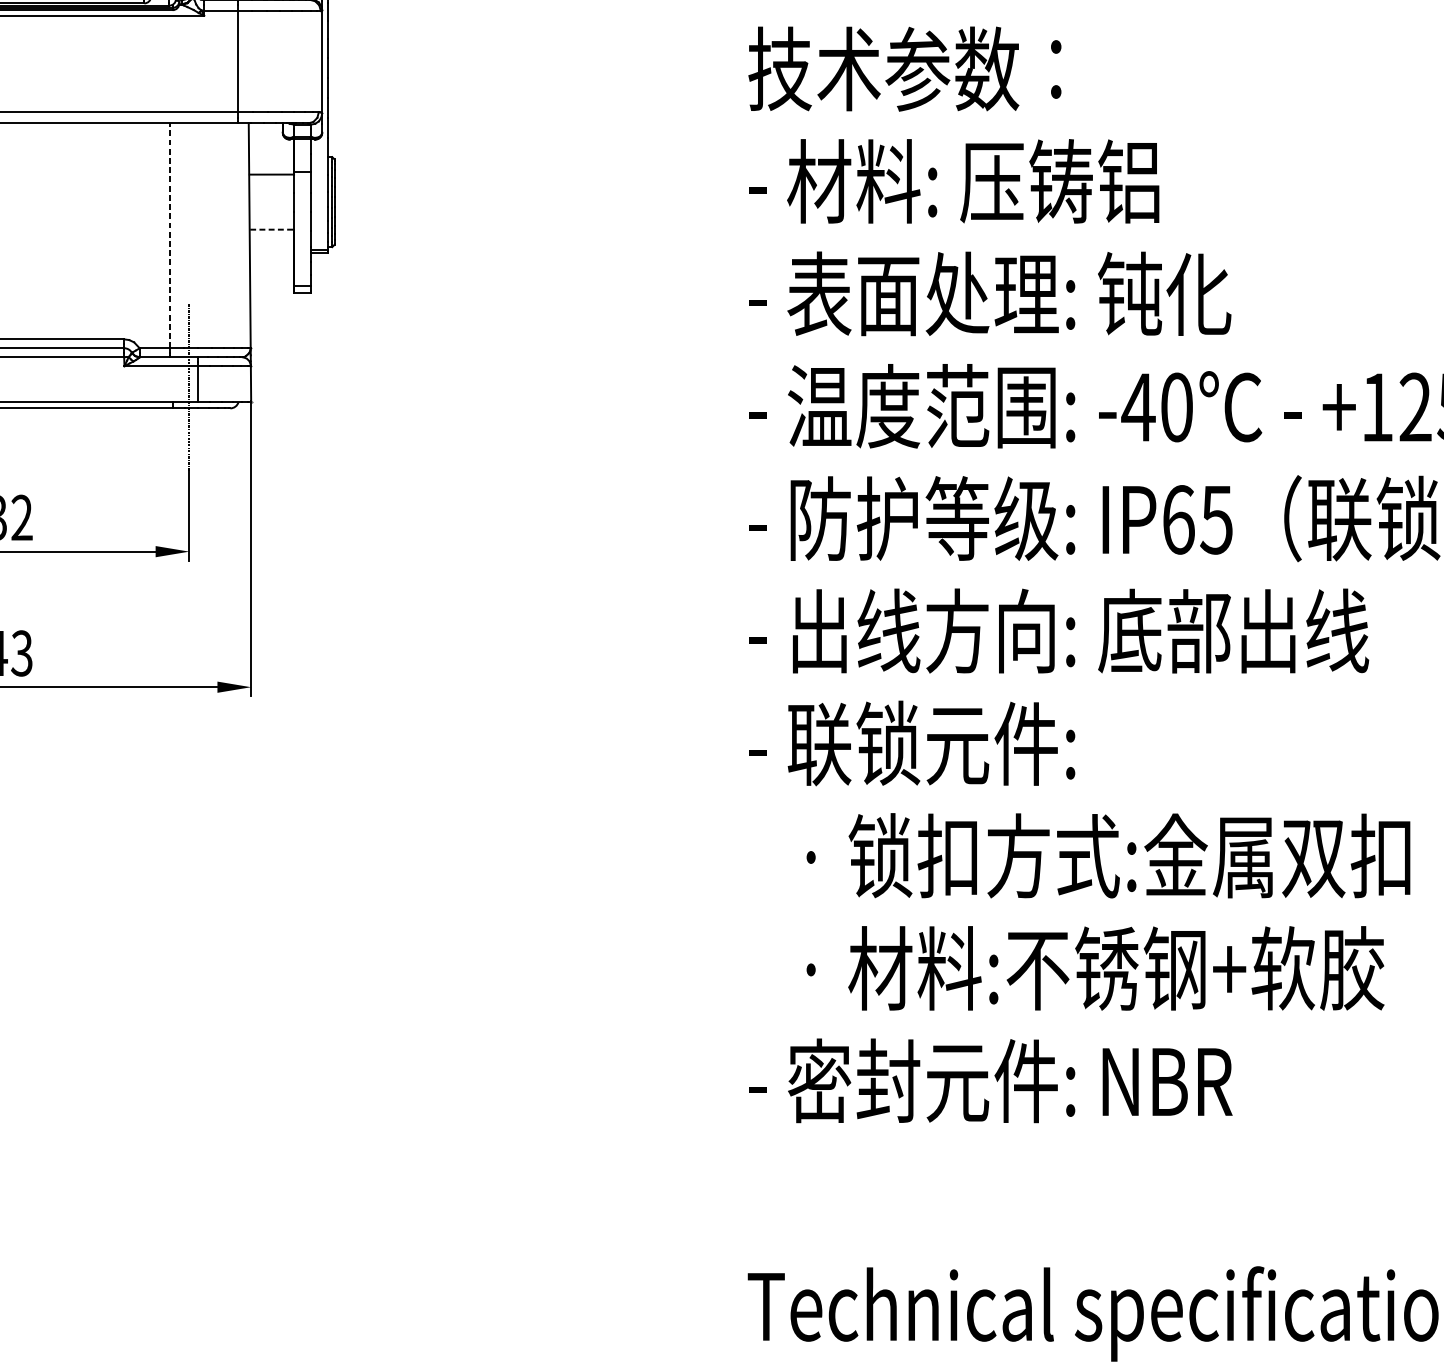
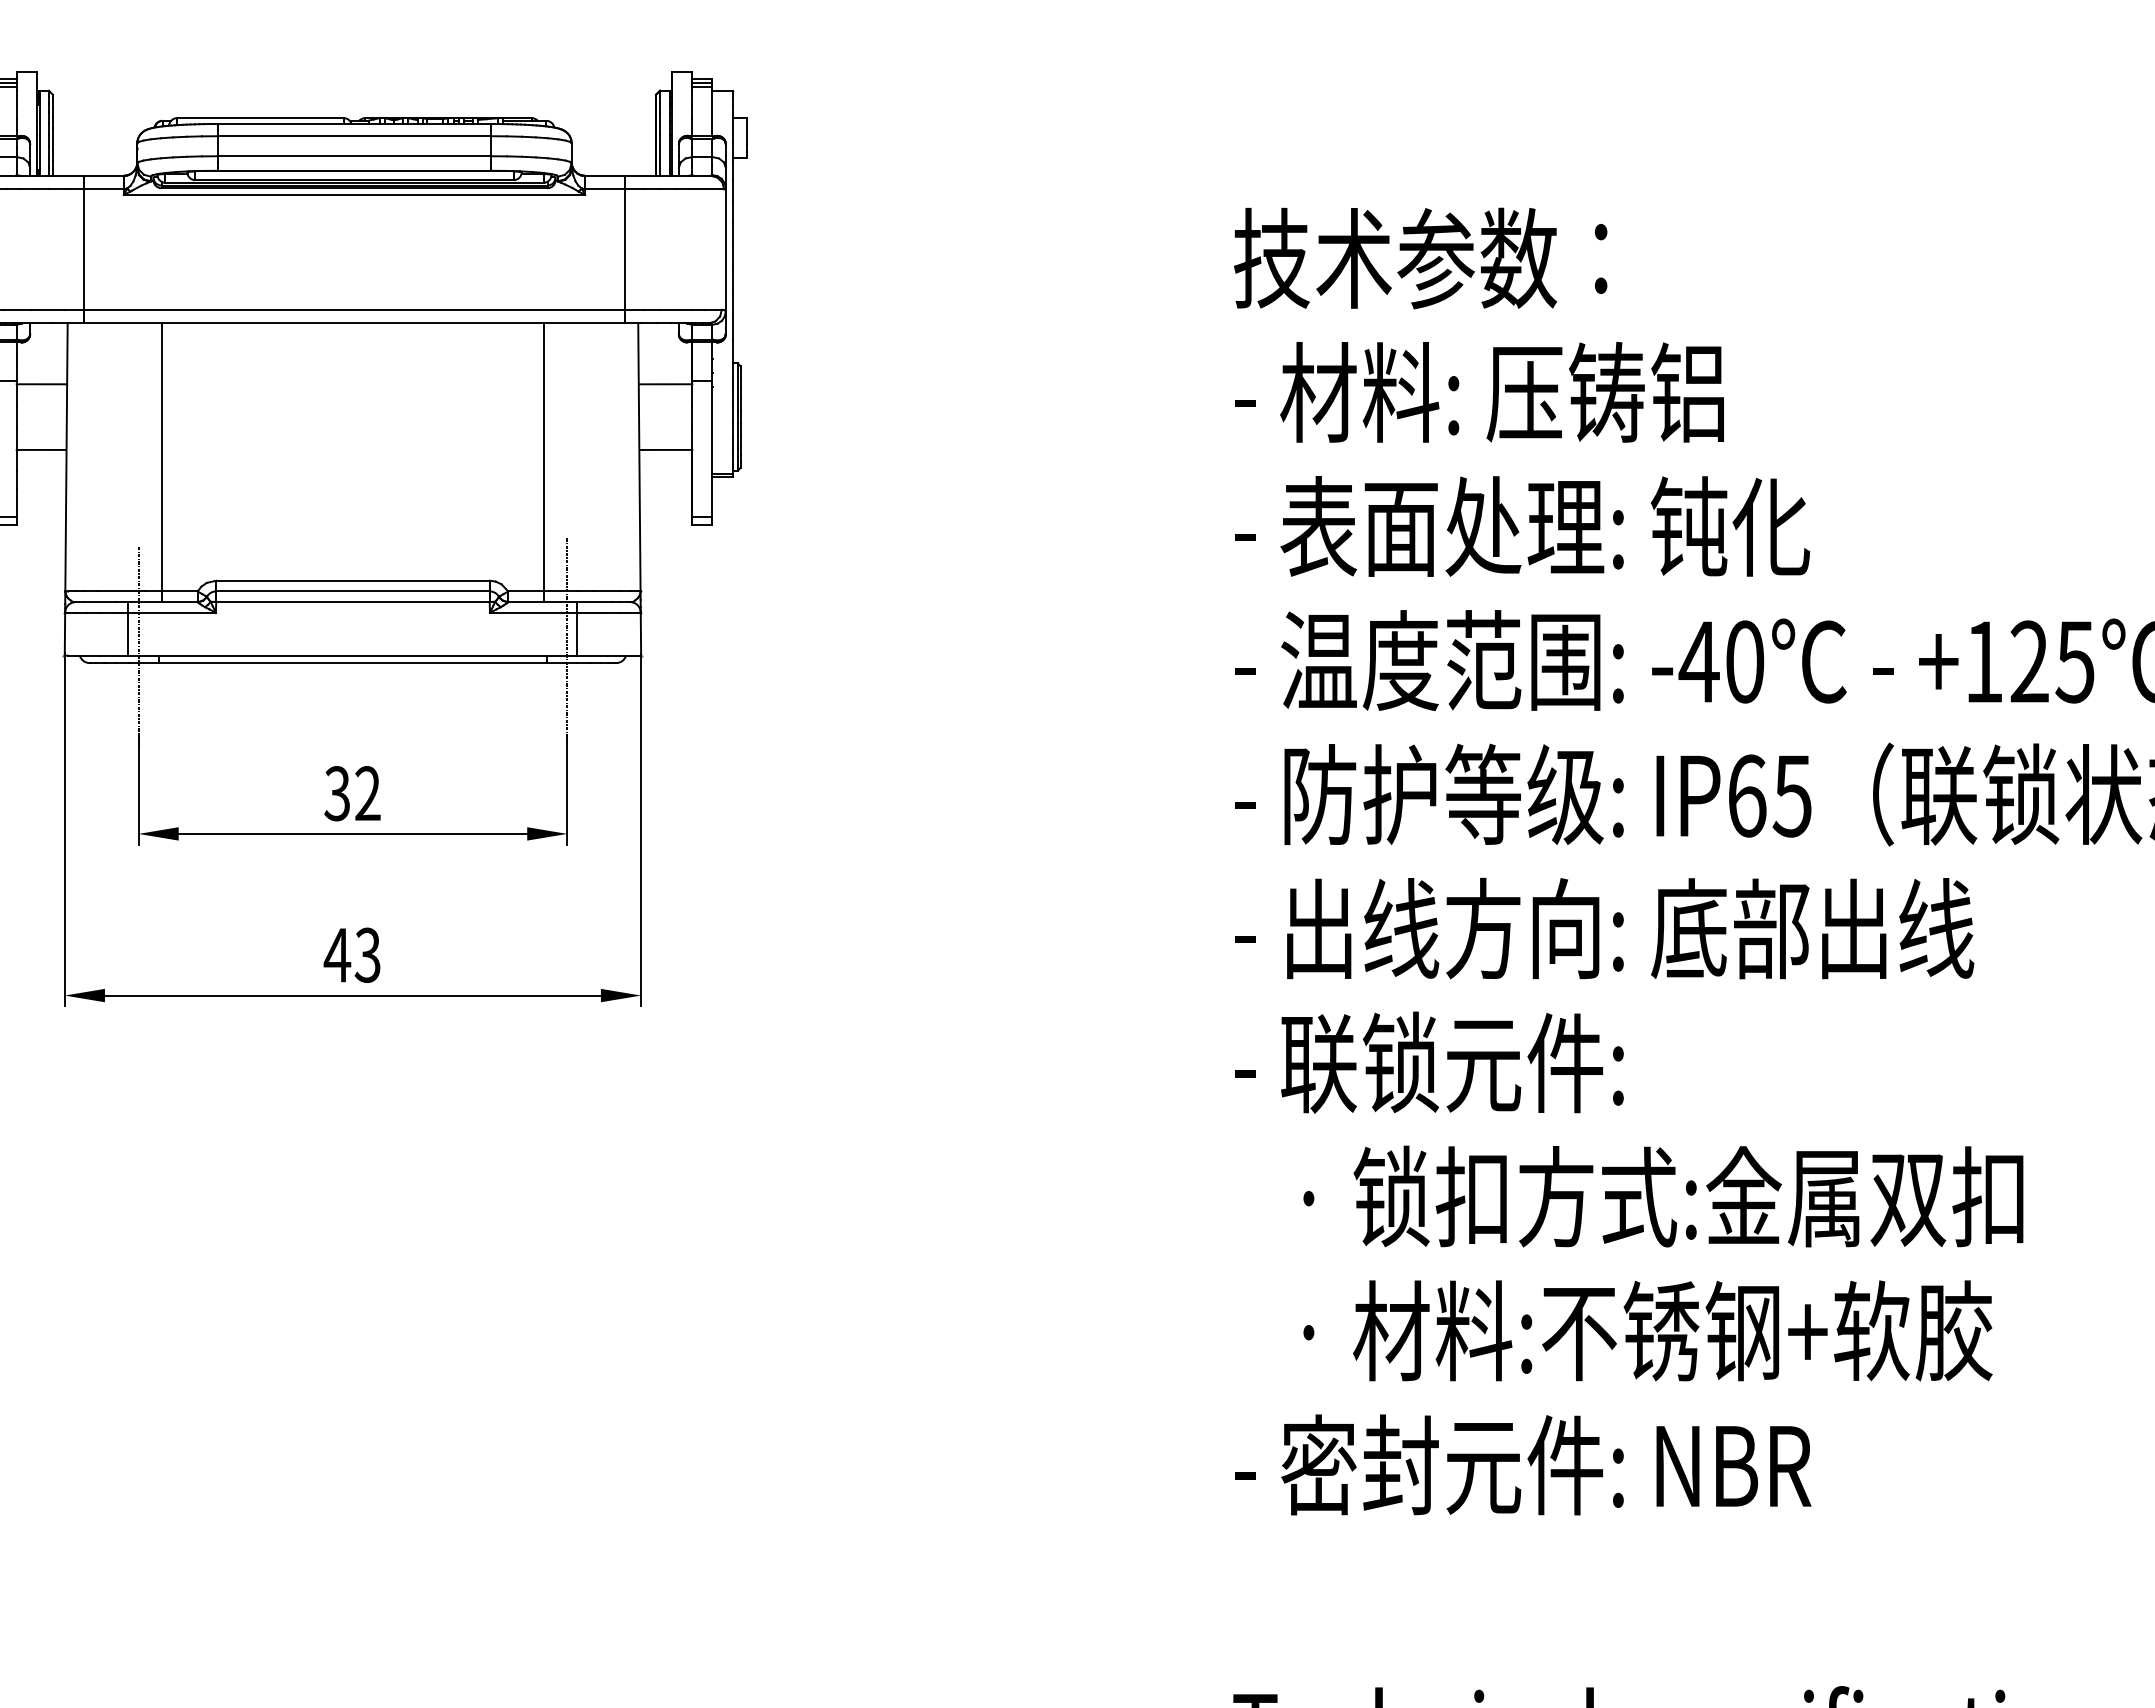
line: (272, 229) -> (666, 449), dashed -> solid
line: (169, 235) -> (543, 456), dashed -> solid

